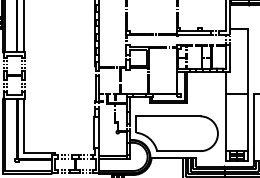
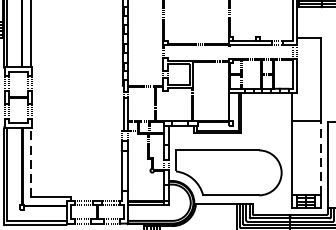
line: (248, 122) -> (321, 158), solid -> dashed
line: (23, 125) -> (30, 162), solid -> dashed

